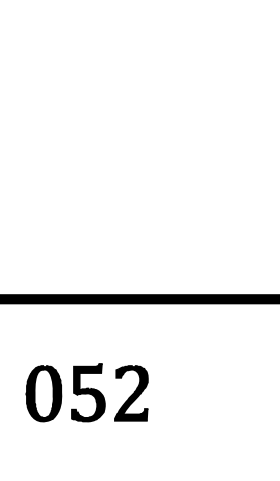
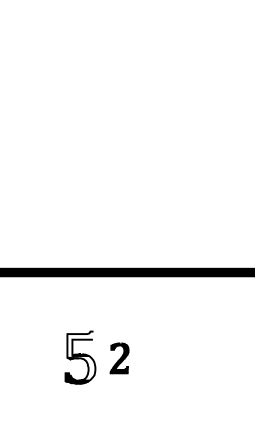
fill: (89, 390) -> (81, 355), removed
part: (43, 393) -> (39, 358), removed
part: (131, 393) -> (119, 358), size x0.6

